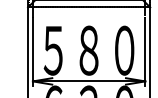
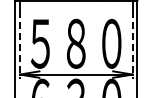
line: (32, 52) -> (19, 45), solid -> dashed
line: (145, 52) -> (132, 45), solid -> dashed

